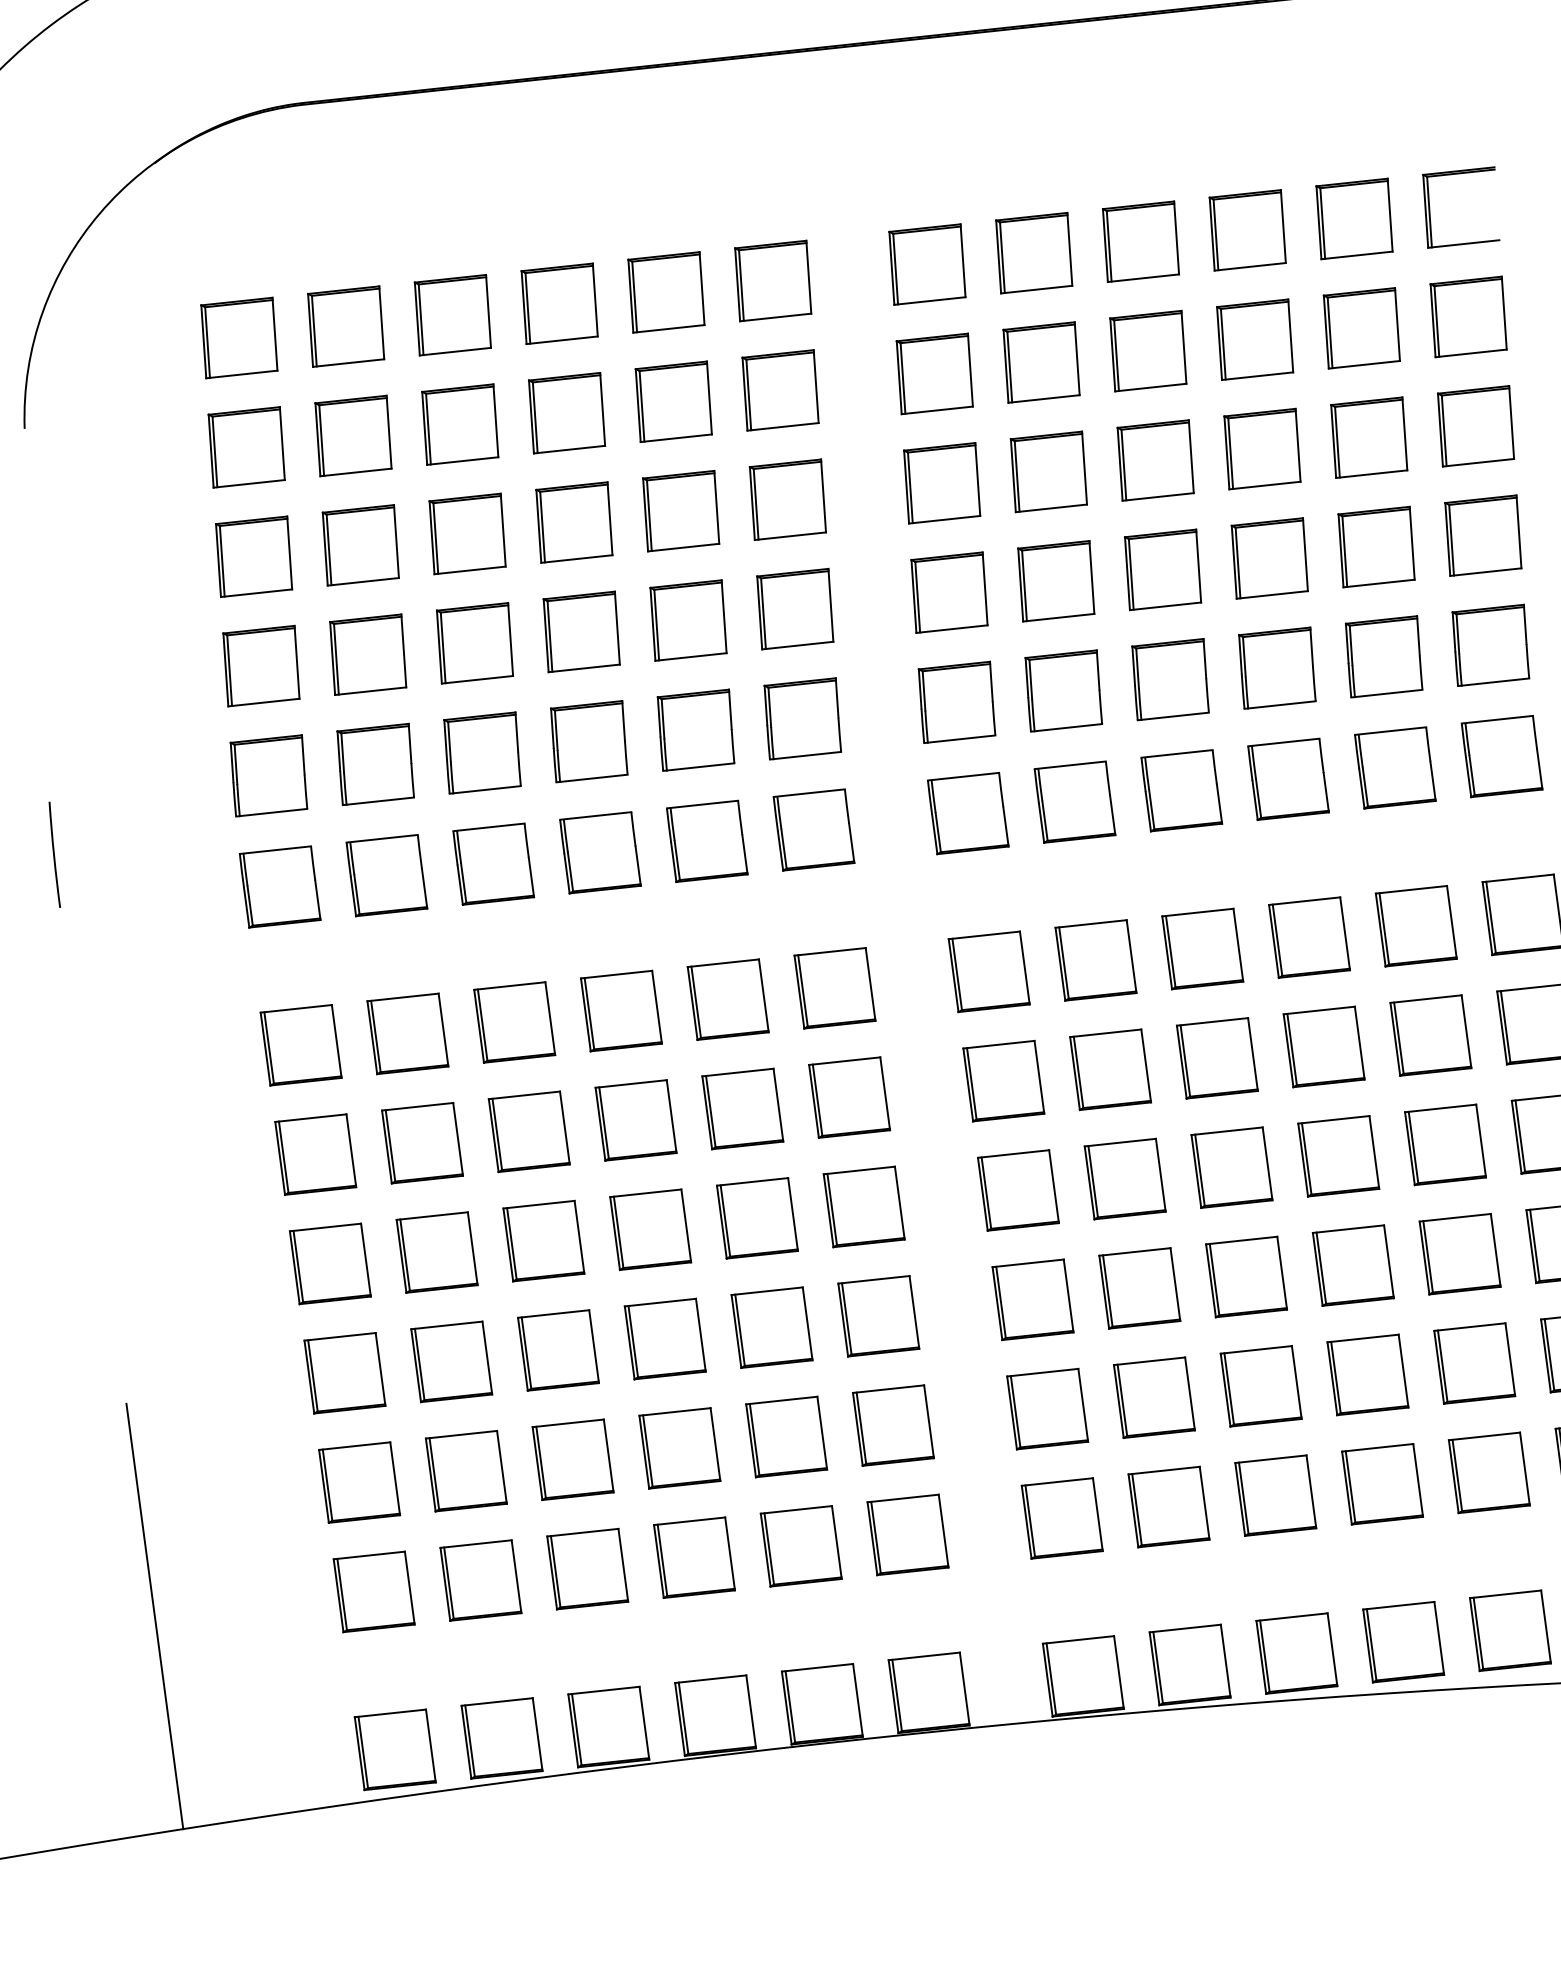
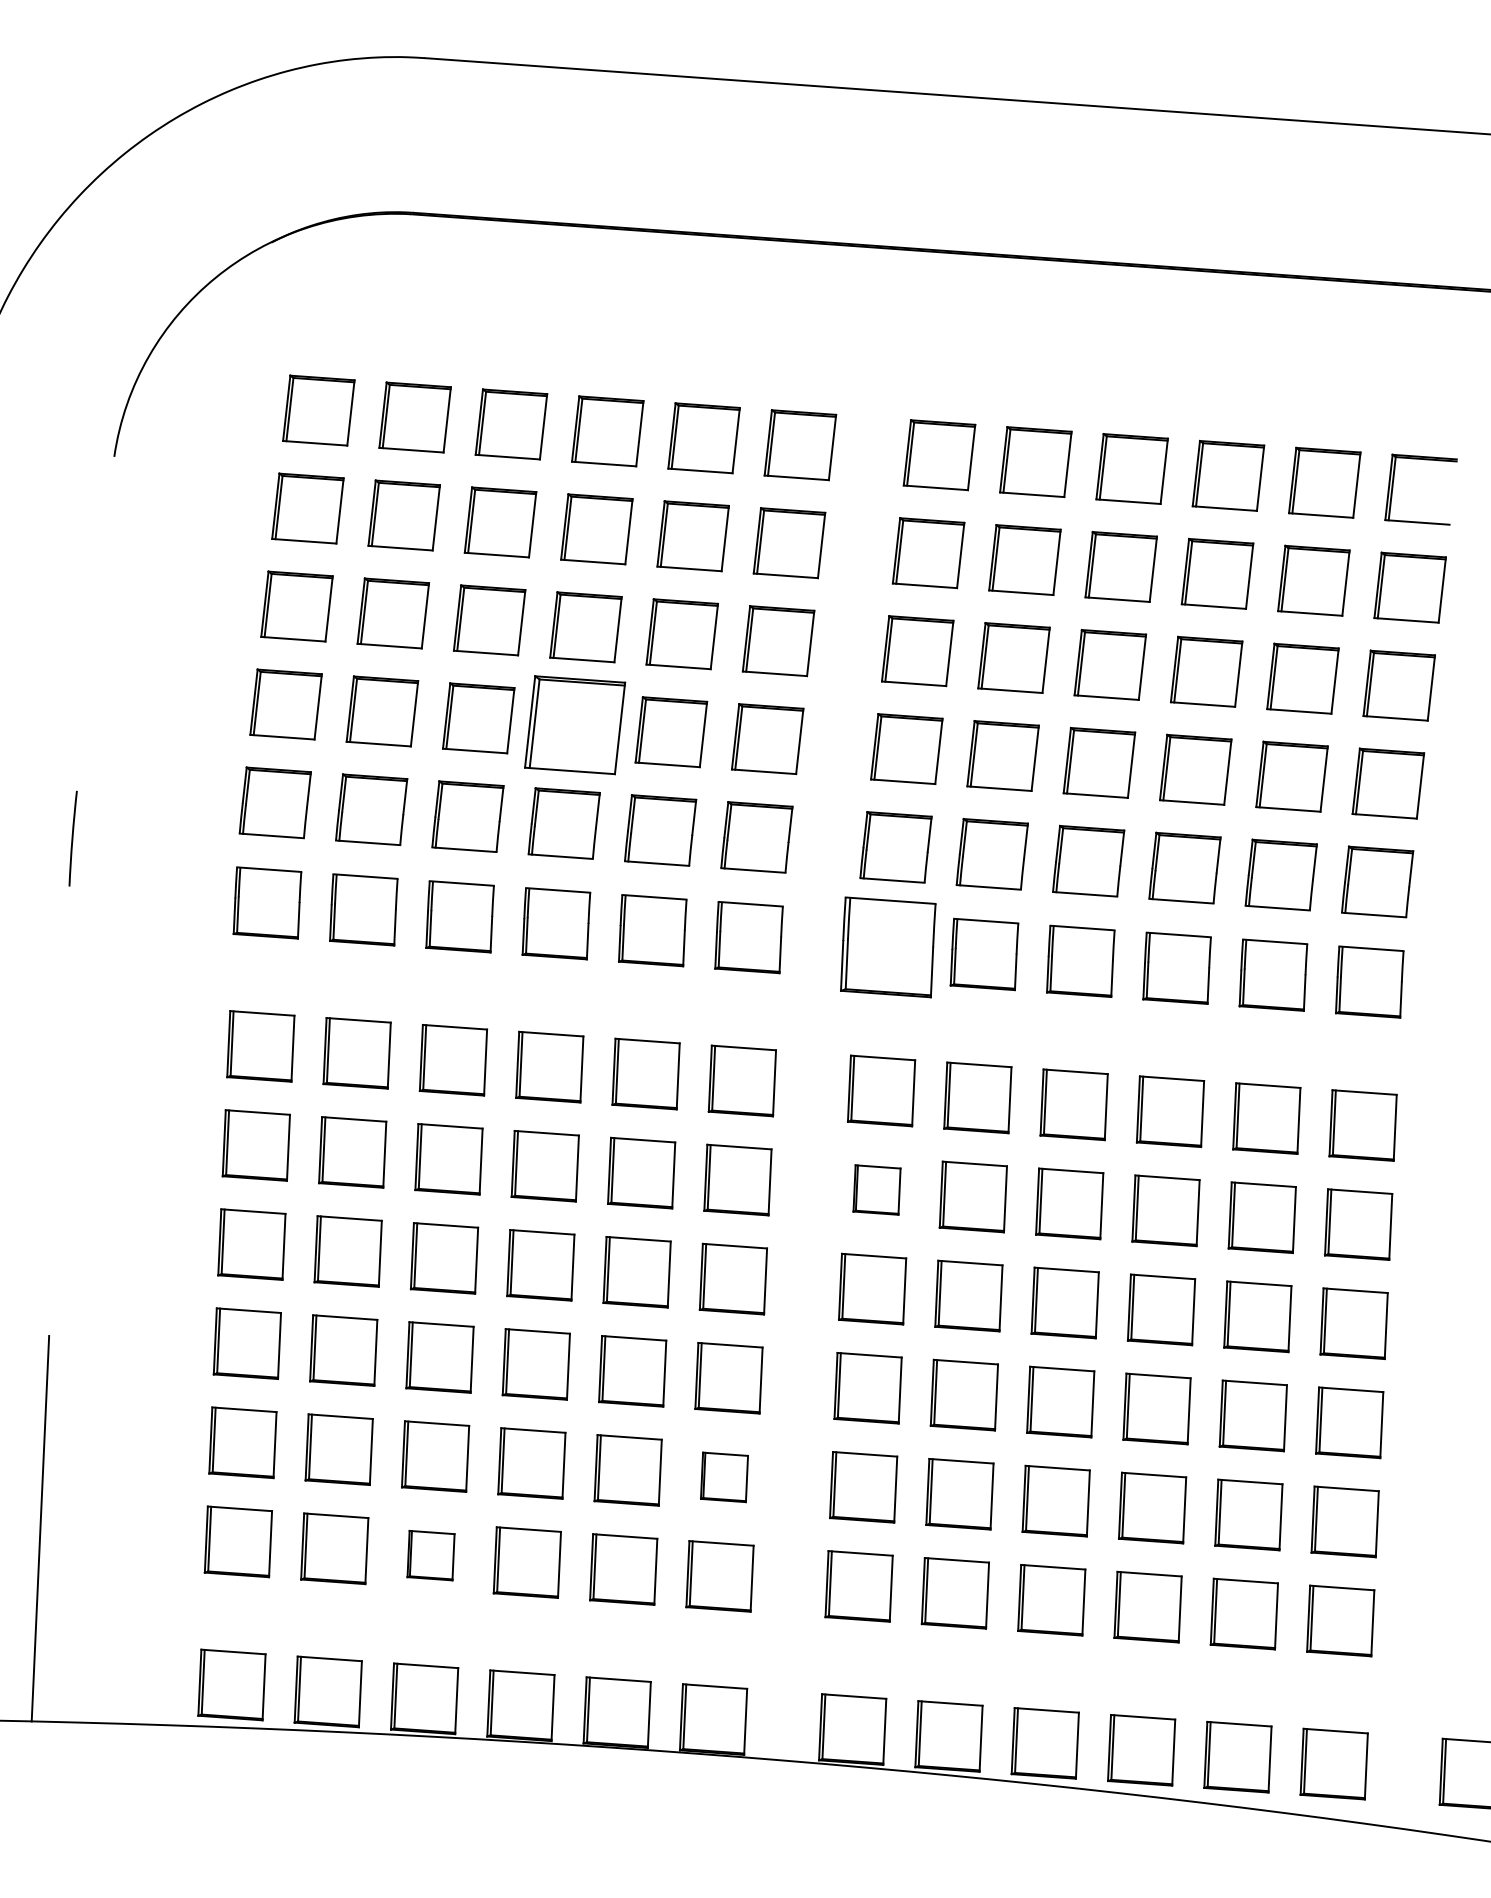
part: (581, 632) -> (574, 725), size x1.4
part: (967, 813) -> (887, 947), size x1.4
part: (1003, 1080) -> (876, 1189), size x0.7
part: (893, 1425) -> (724, 1477), size x0.7
part: (587, 1569) -> (430, 1555), size x0.7

